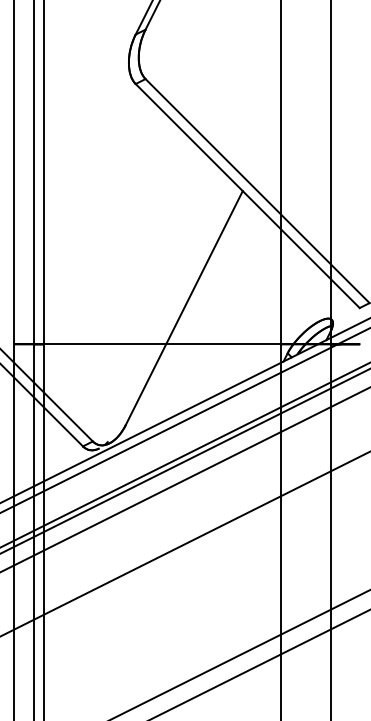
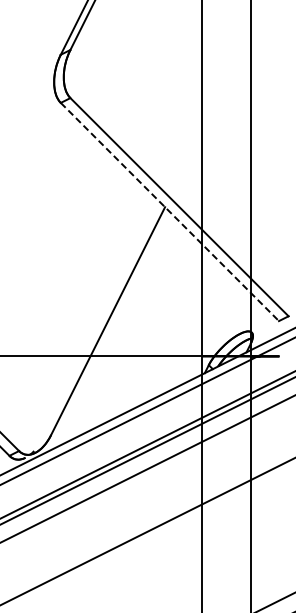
line: (248, 196) -> (170, 212), solid -> dashed

